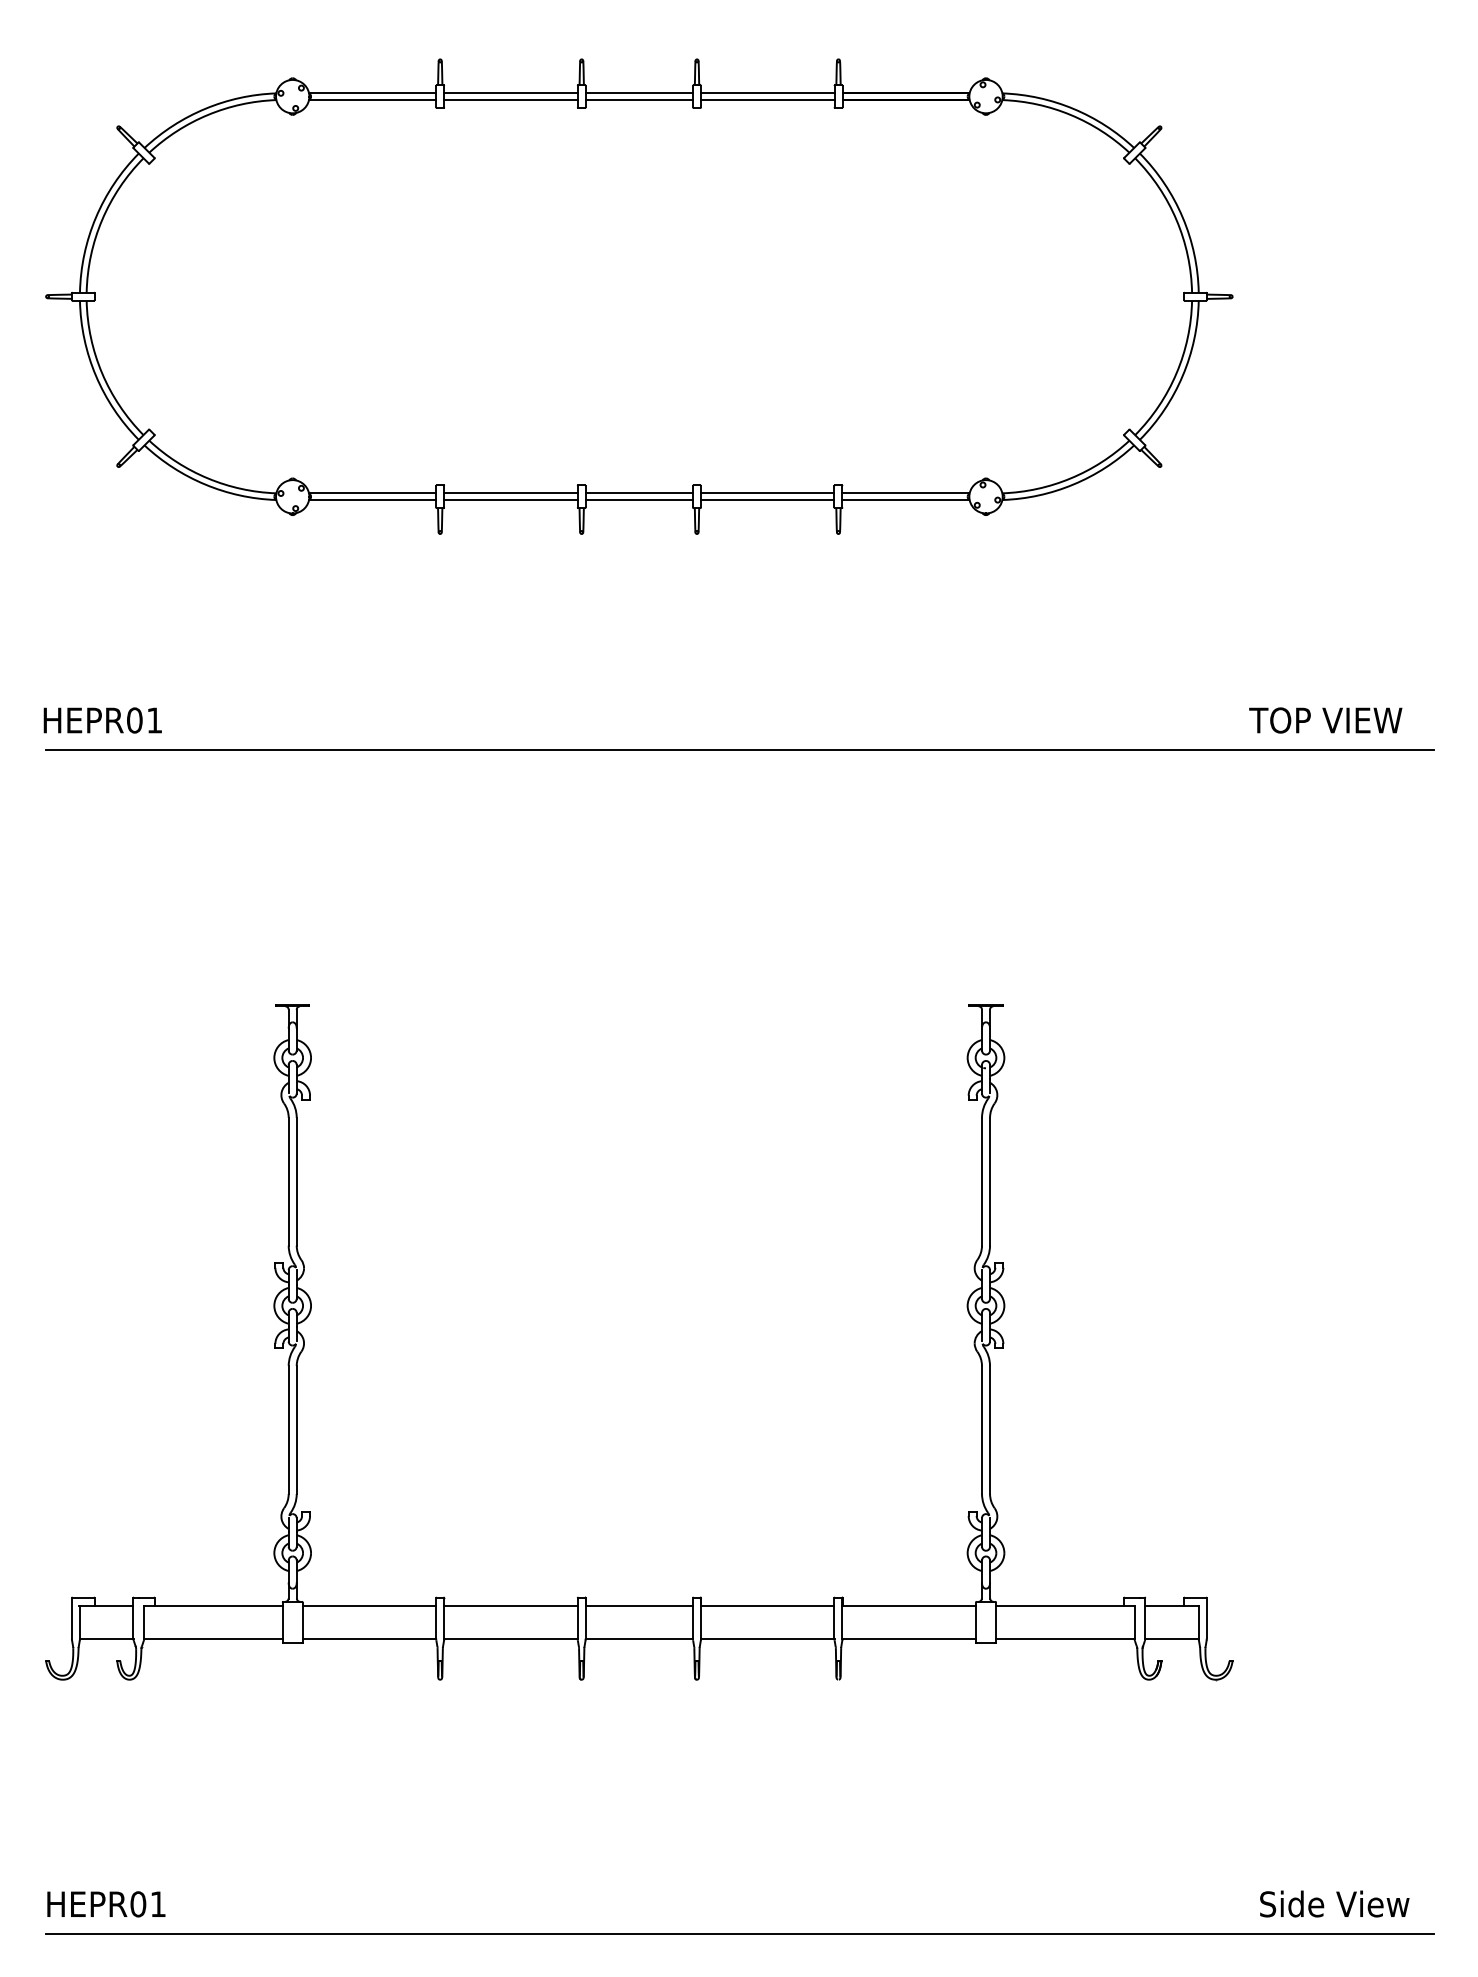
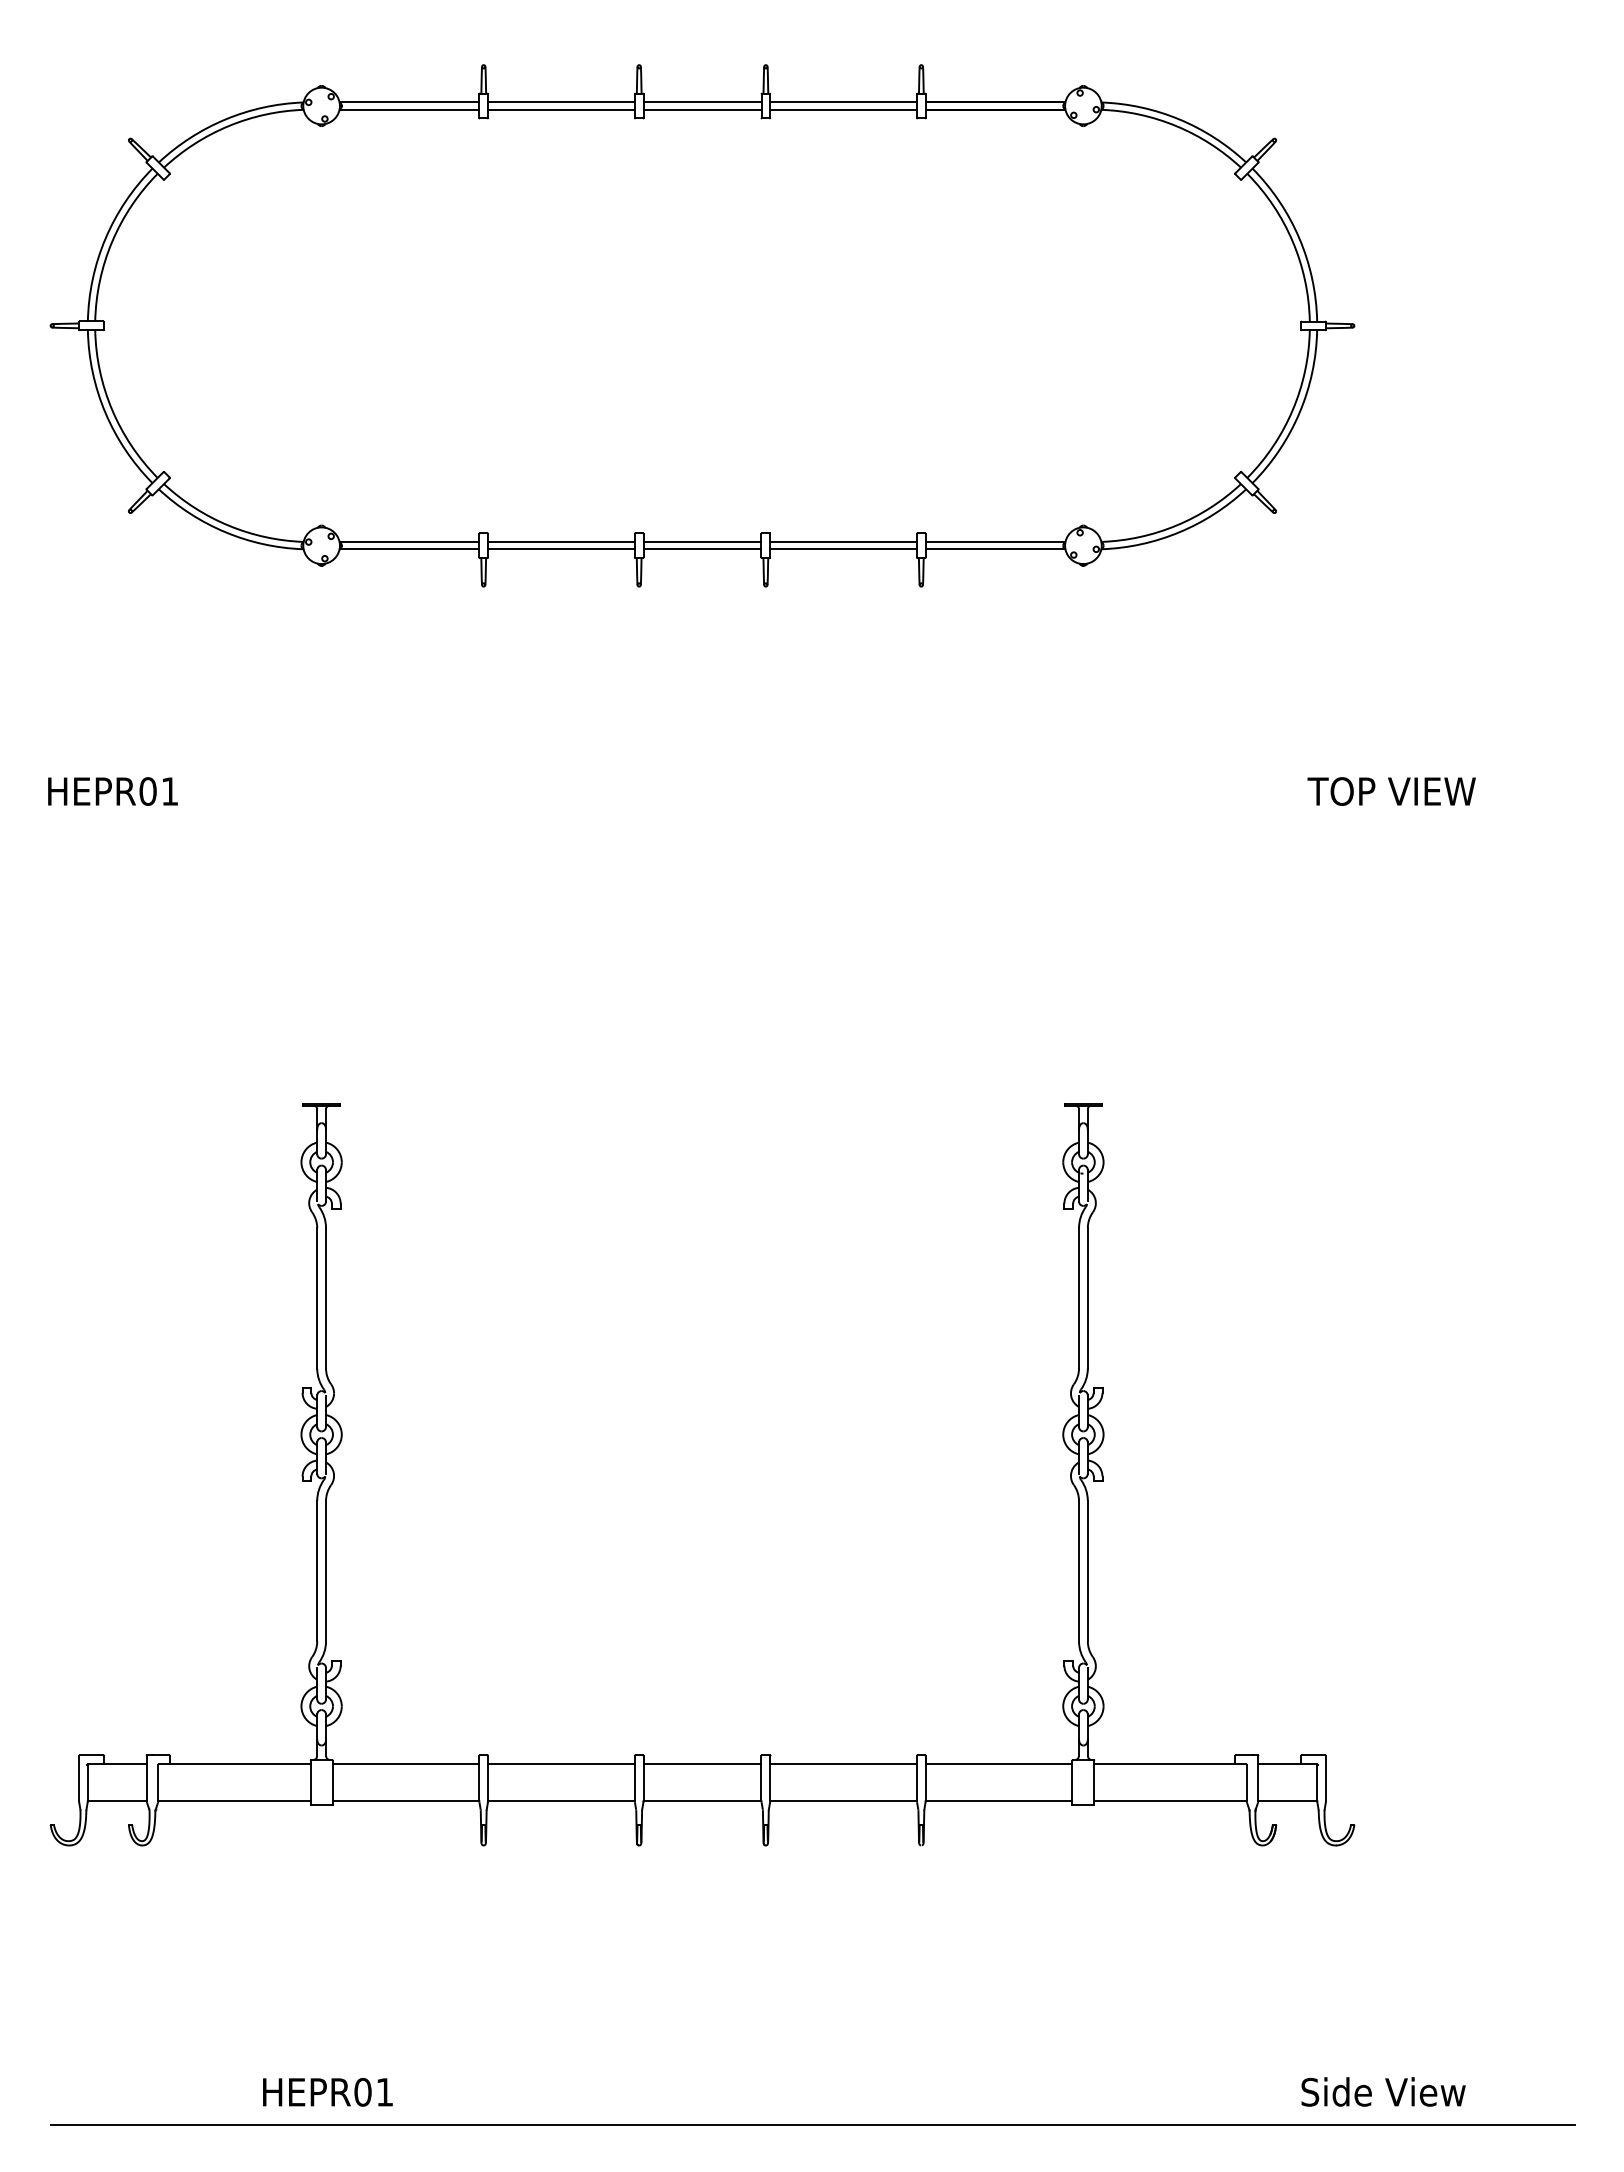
text: (1325, 720) -> (1391, 791), moved
line: (739, 750) -> (812, 824), removed
text: (106, 1903) -> (327, 2091), moved
text: (1334, 1903) -> (1383, 2091), moved

